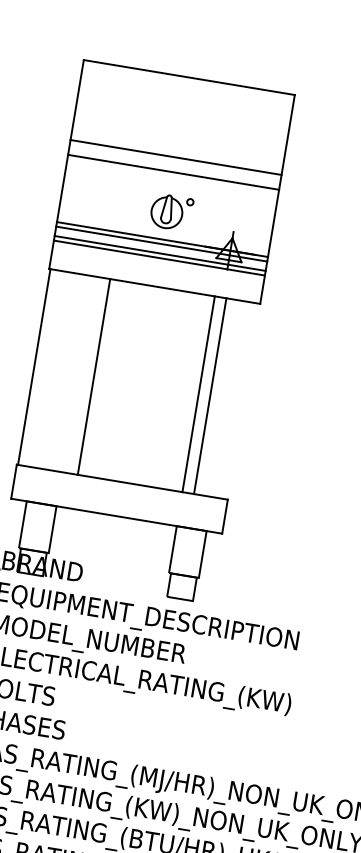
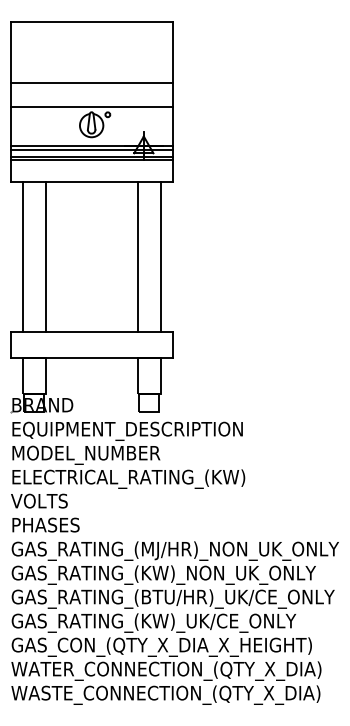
line: (173, 172) -> (91, 106), moved
line: (34, 367) -> (22, 257), moved
line: (93, 377) -> (45, 257), moved
line: (209, 396) -> (160, 257), moved

